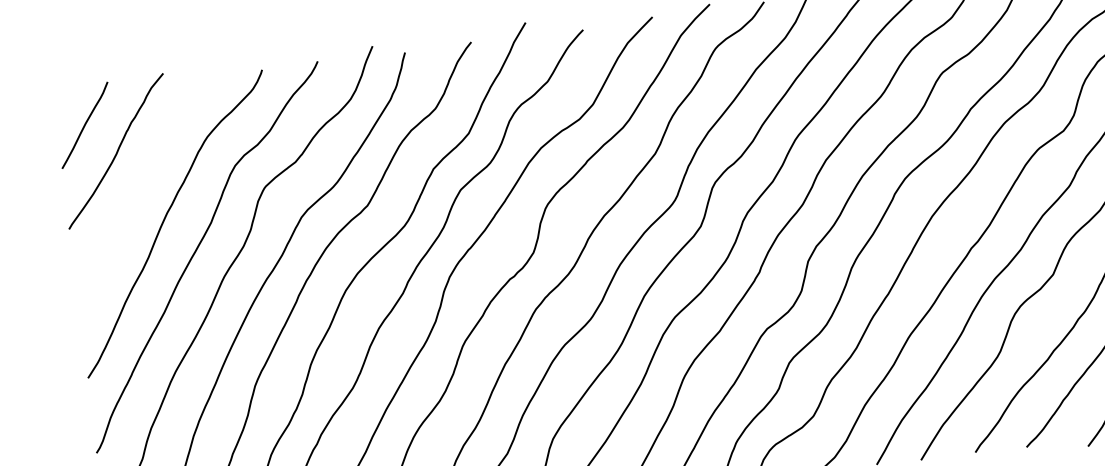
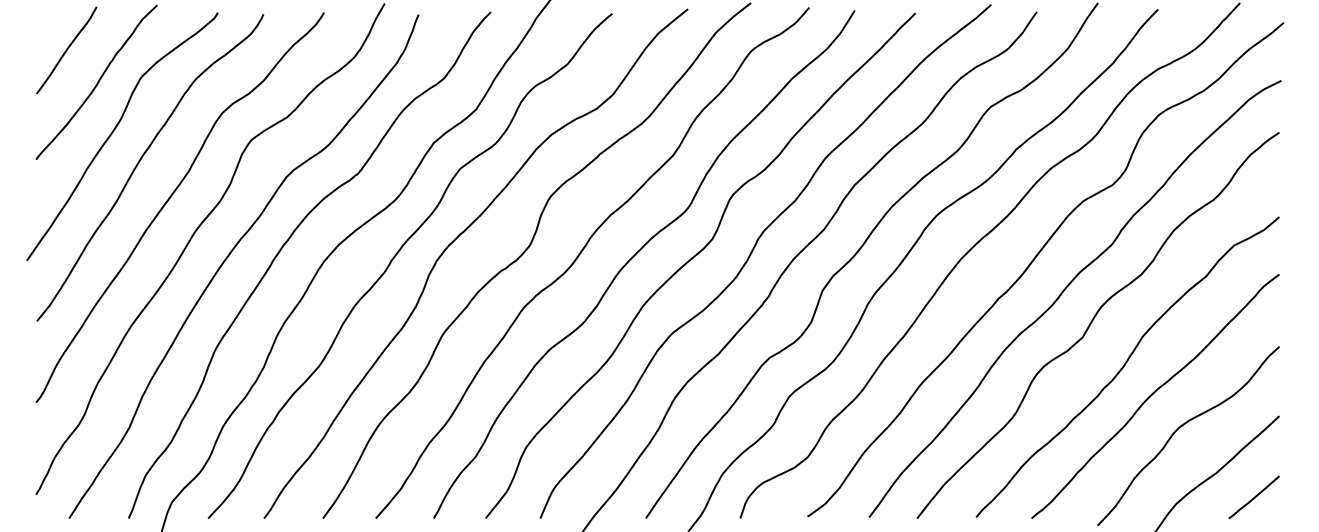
curve: (138, 194) -> (114, 131), added

